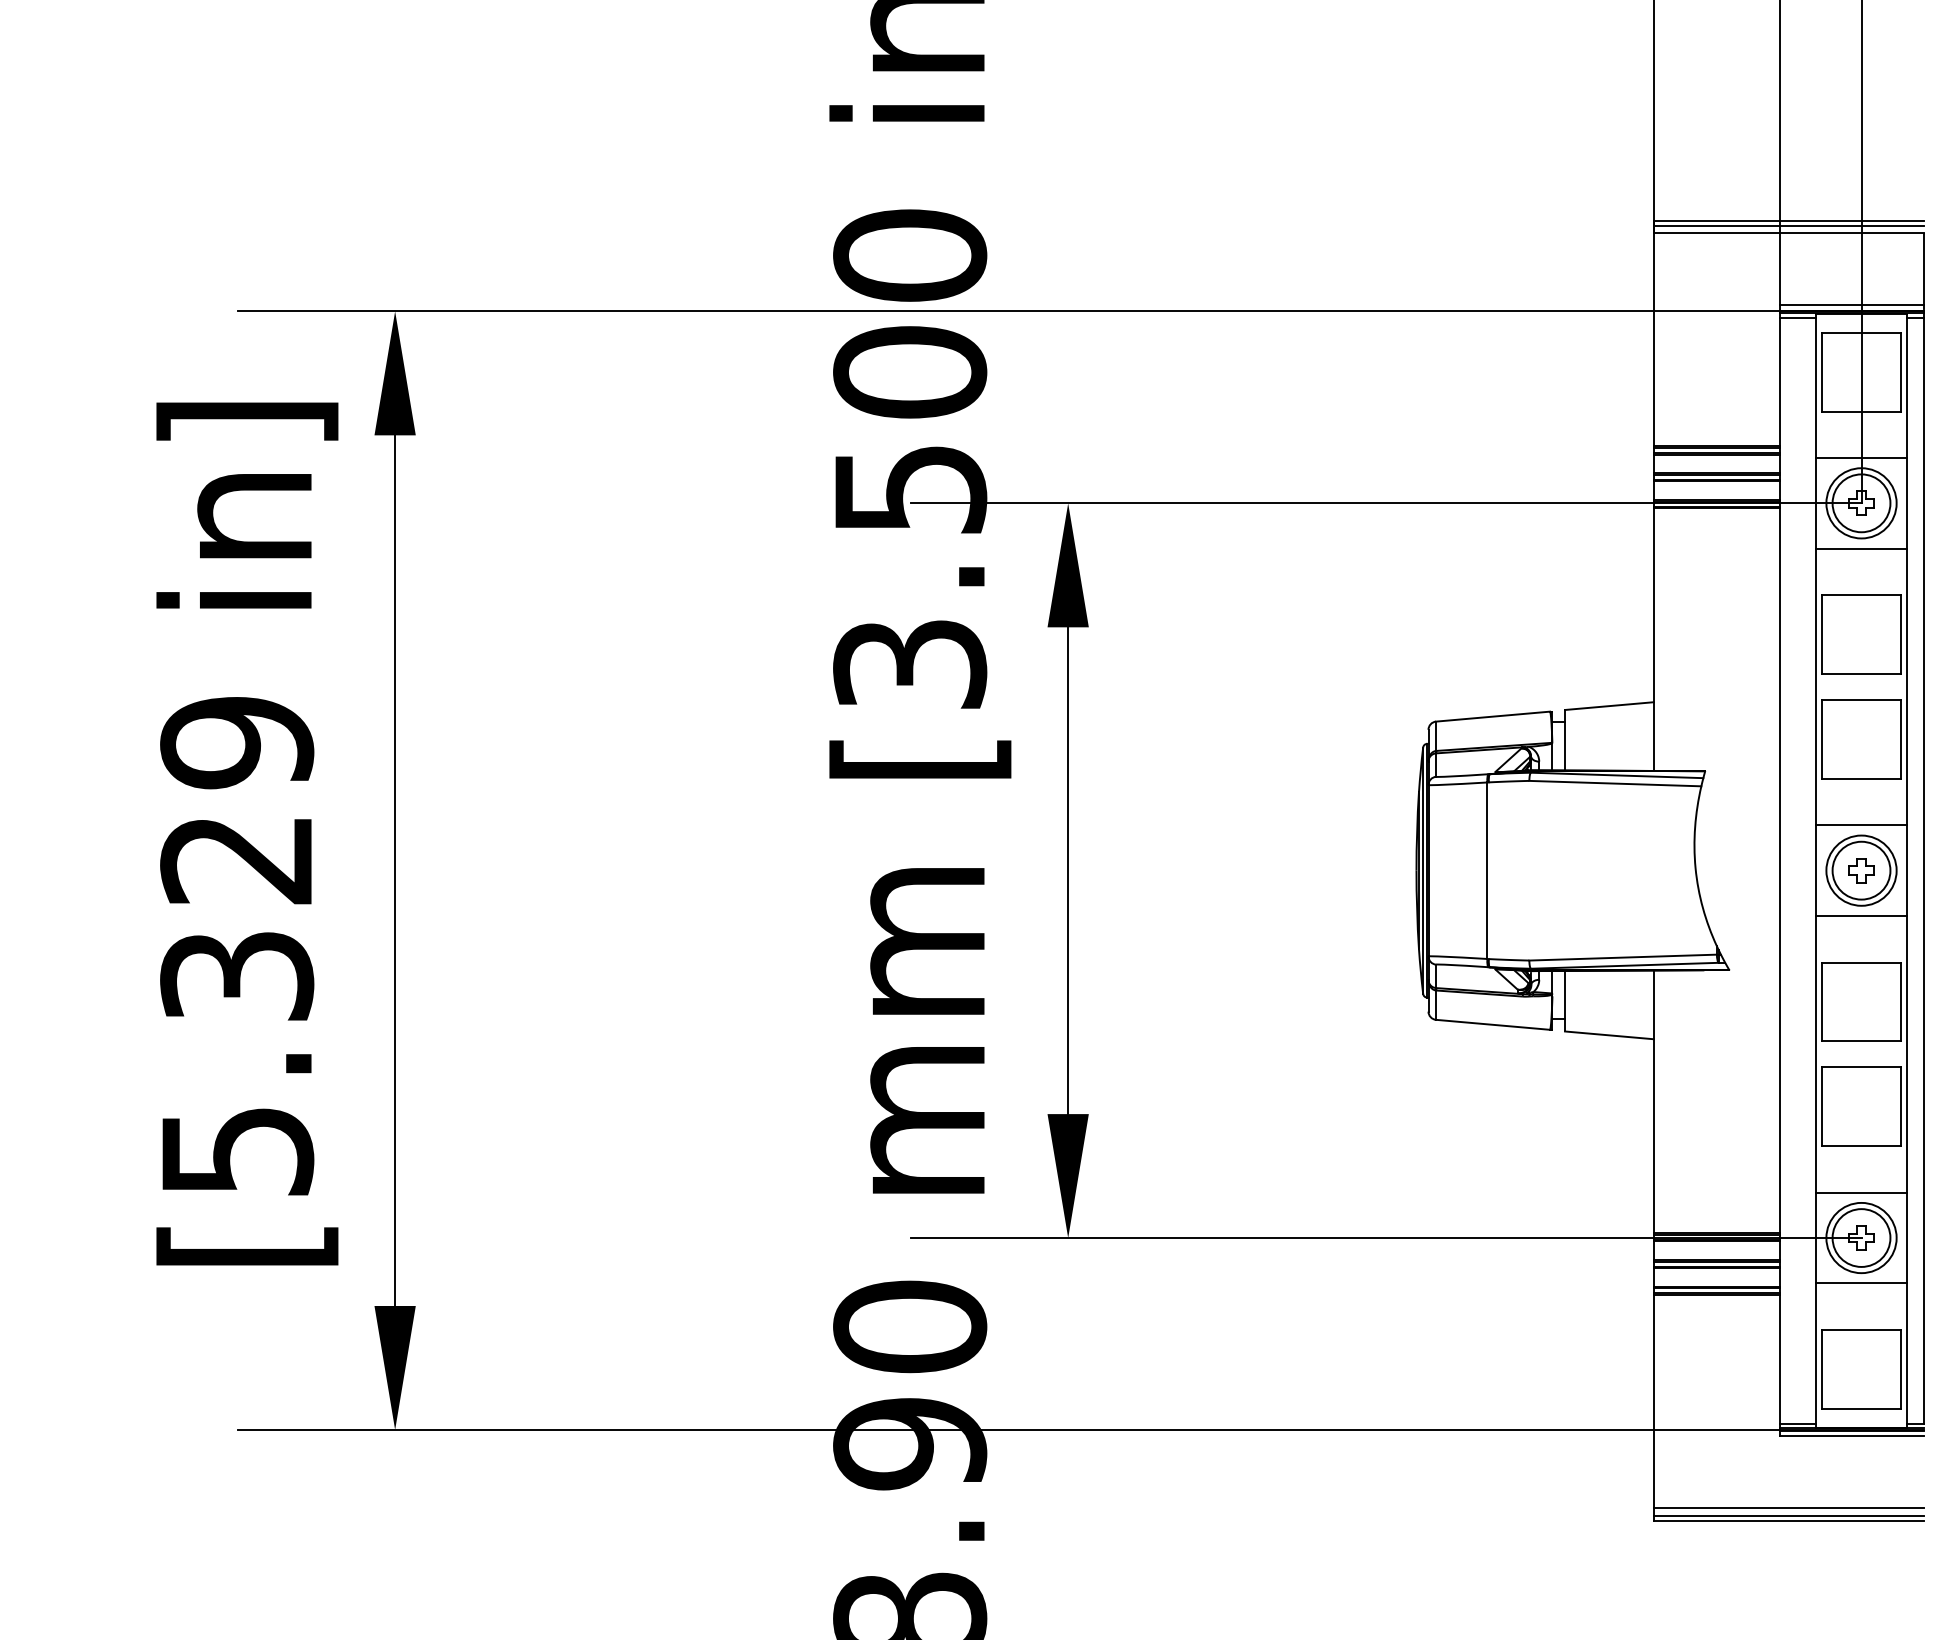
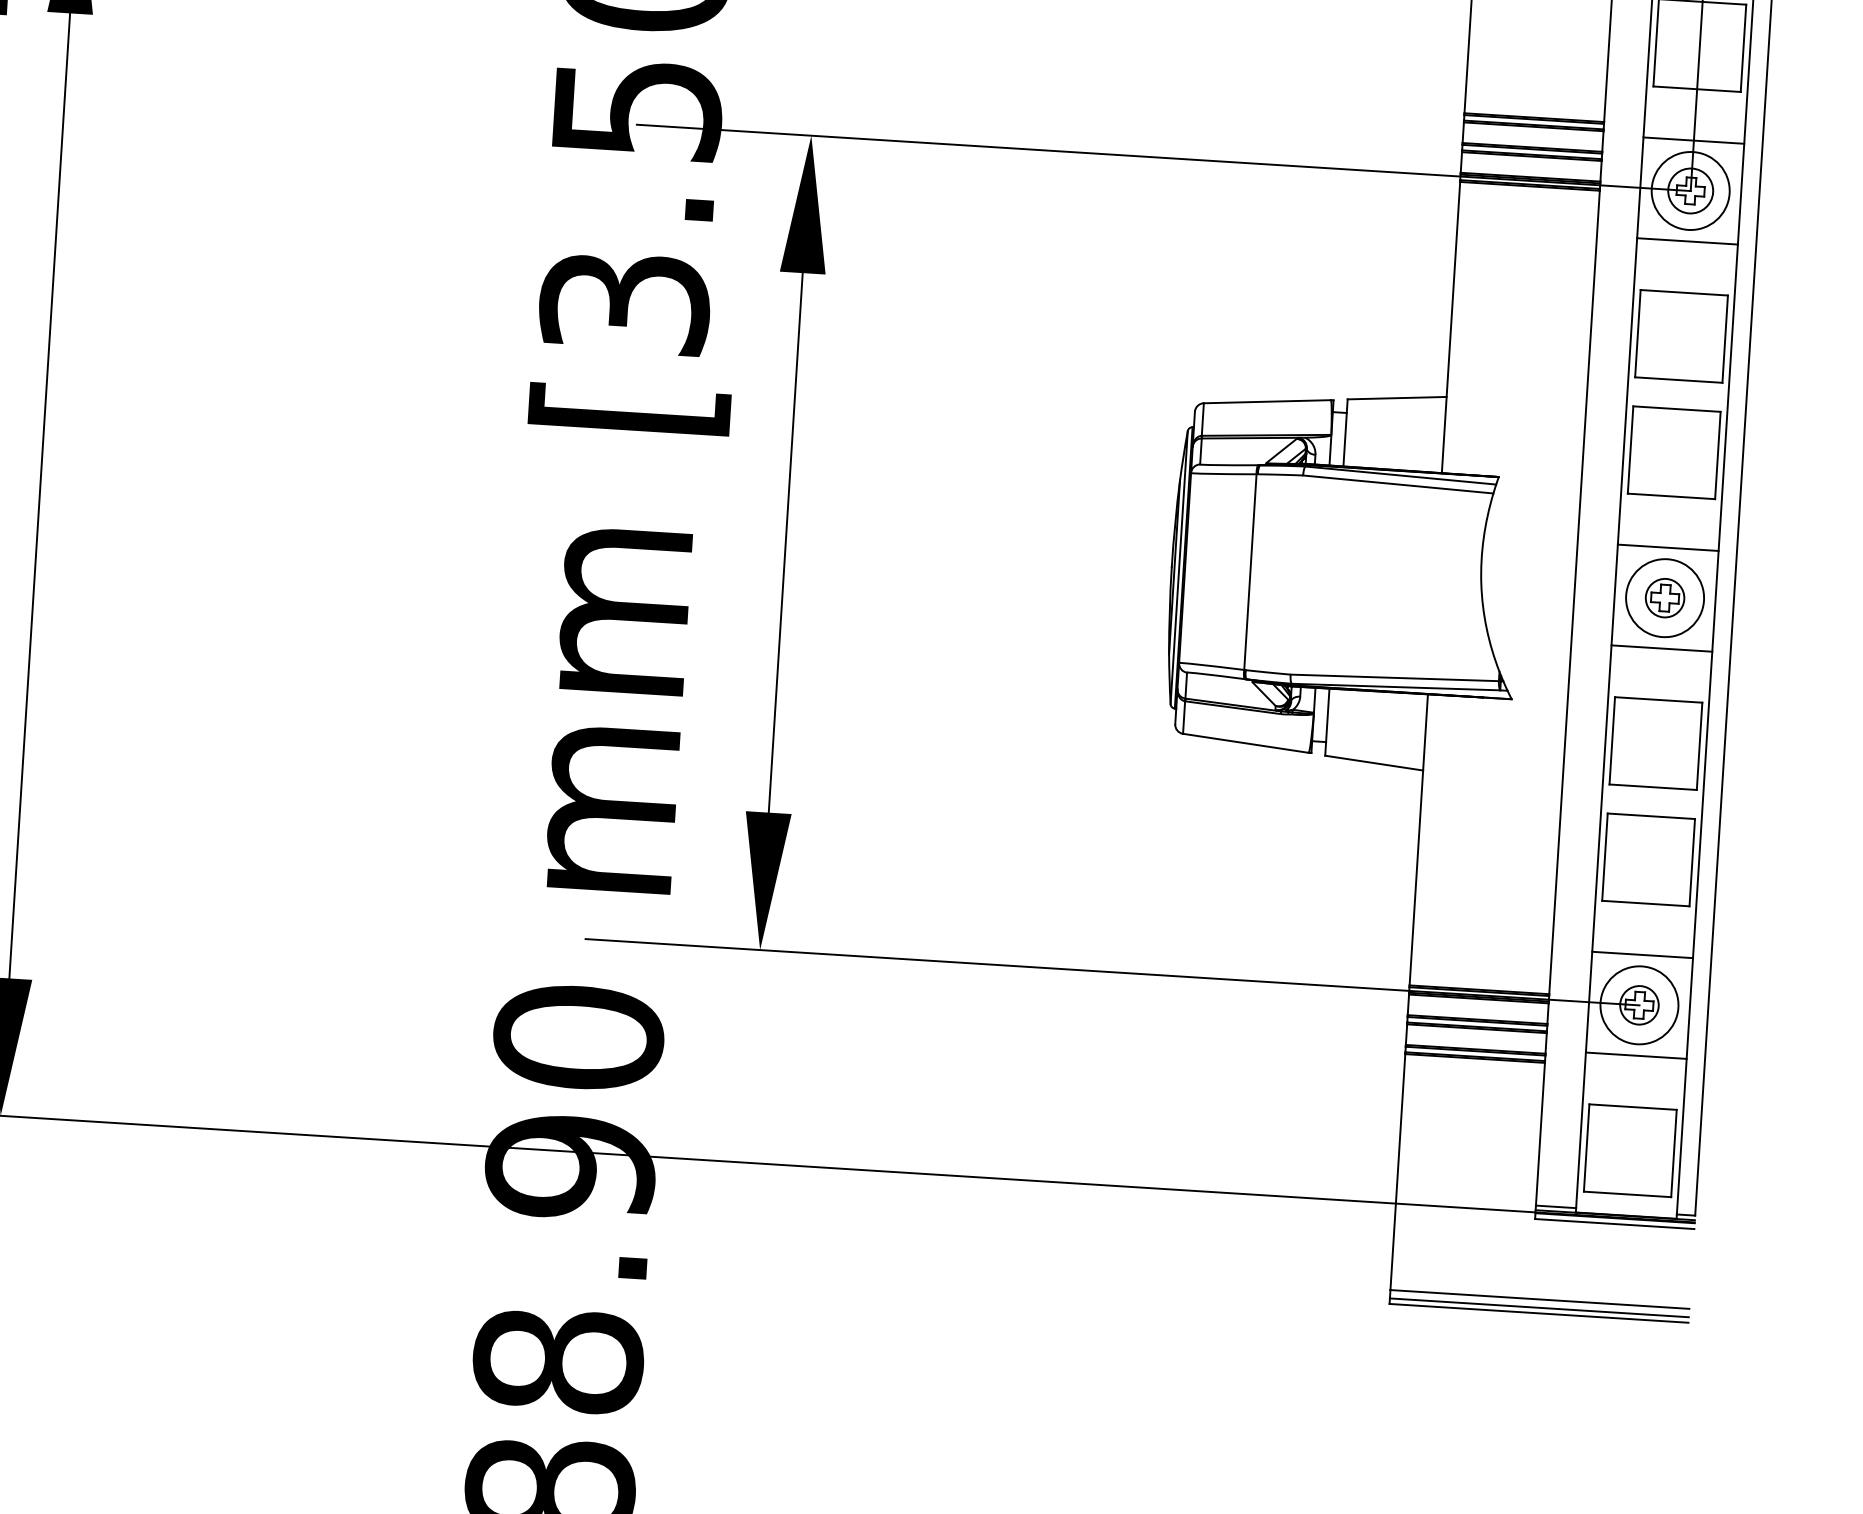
circle: (1861, 503) -> (1690, 191), size x0.7
circle: (1861, 870) -> (1665, 597), size x0.6
circle: (1861, 1237) -> (1639, 1004), size x0.6

